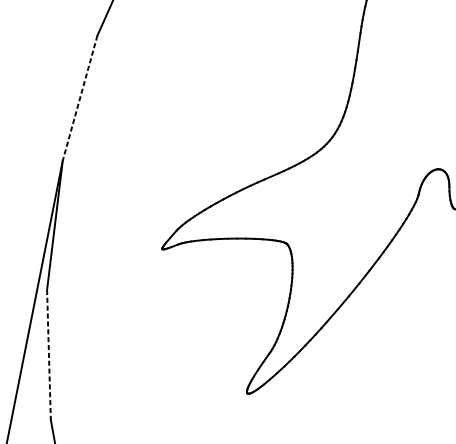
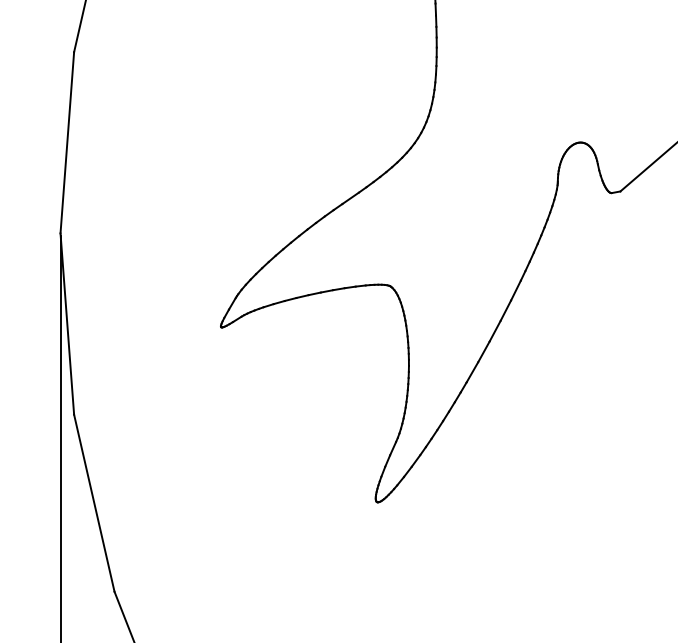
line: (80, 98) -> (67, 142), dashed -> solid
line: (49, 355) -> (94, 503), dashed -> solid

